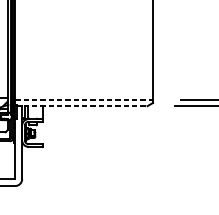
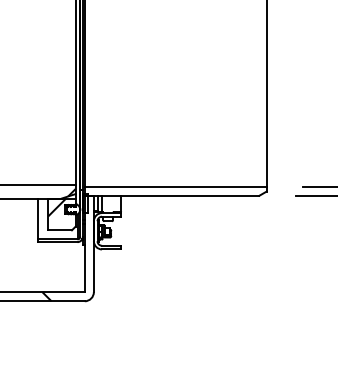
line: (84, 99) -> (175, 187), dashed -> solid
line: (81, 105) -> (172, 195), dashed -> solid

